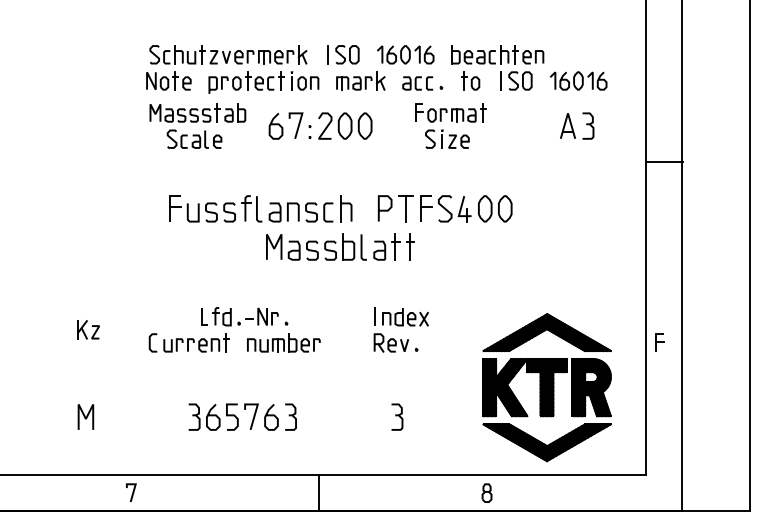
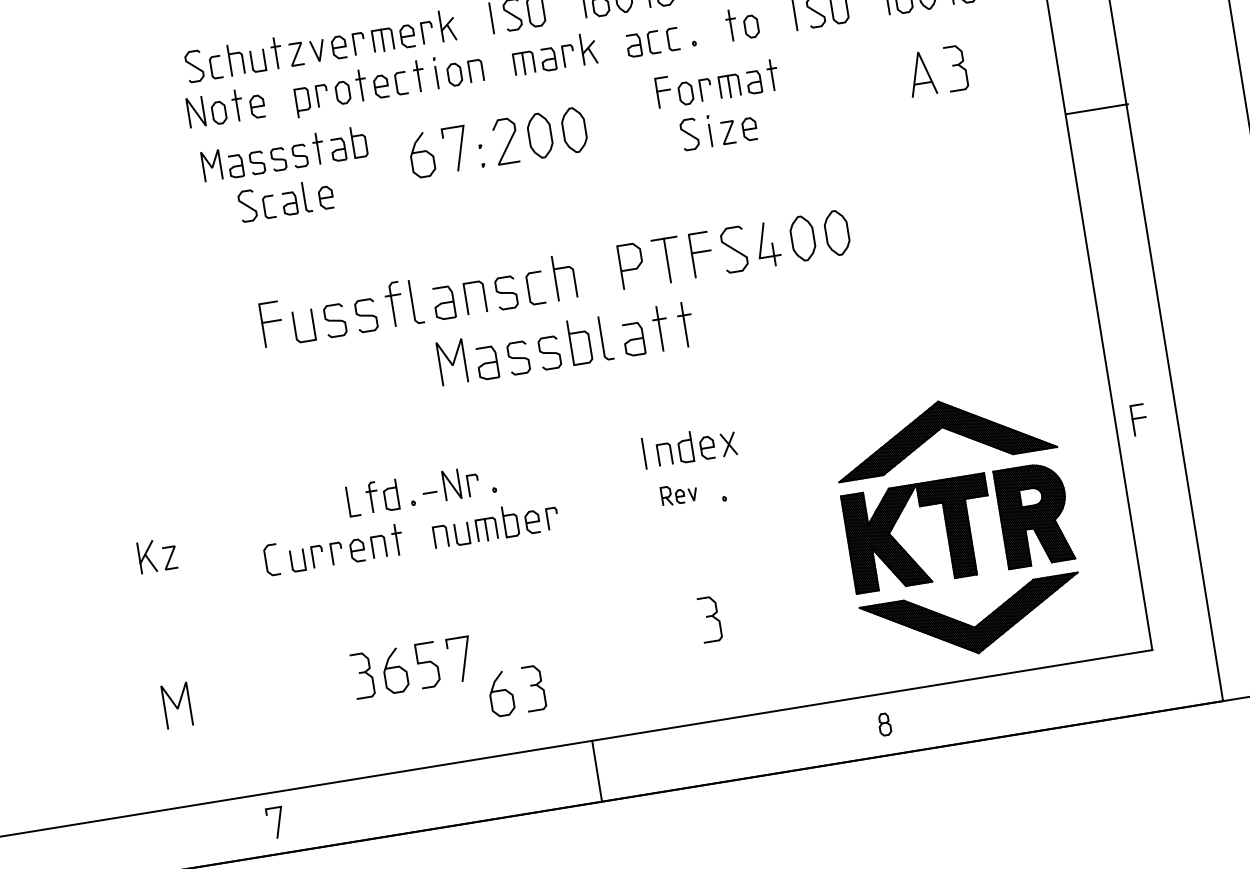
part: (390, 342) -> (677, 493), size x0.6
part: (280, 416) -> (516, 690), moved
part: (486, 492) -> (883, 723), size x0.7

